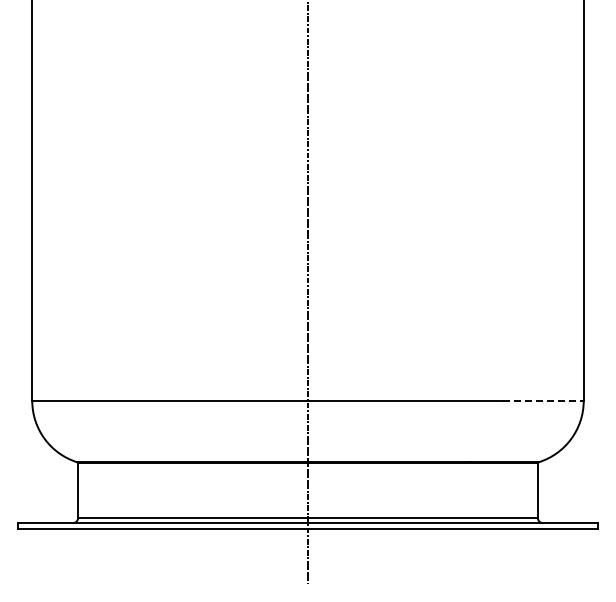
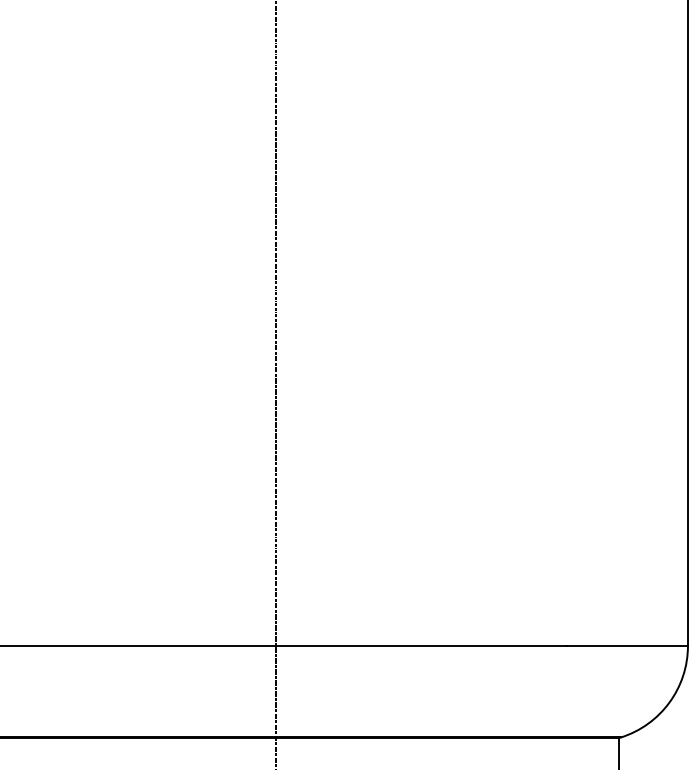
line: (543, 400) -> (627, 645), dashed -> solid

